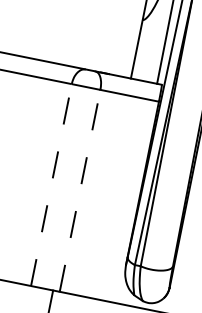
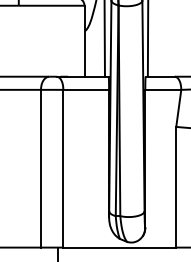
line: (50, 184) -> (40, 168), dashed -> solid
line: (80, 190) -> (63, 168), dashed -> solid

